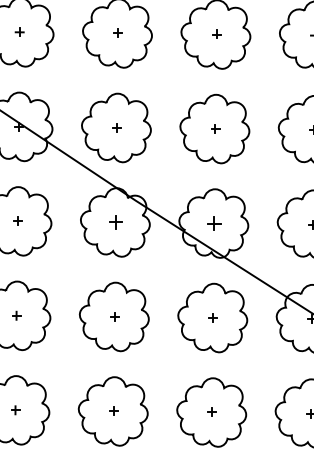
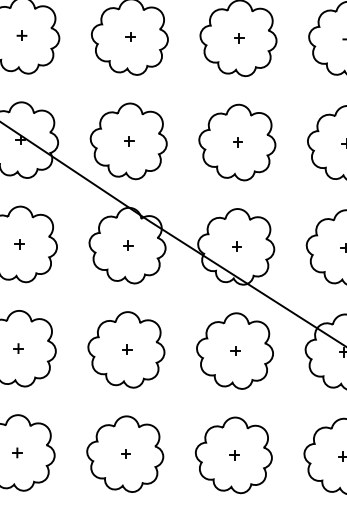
part: (116, 222) -> (128, 245), size x0.62
part: (214, 223) -> (236, 246), size x0.62

